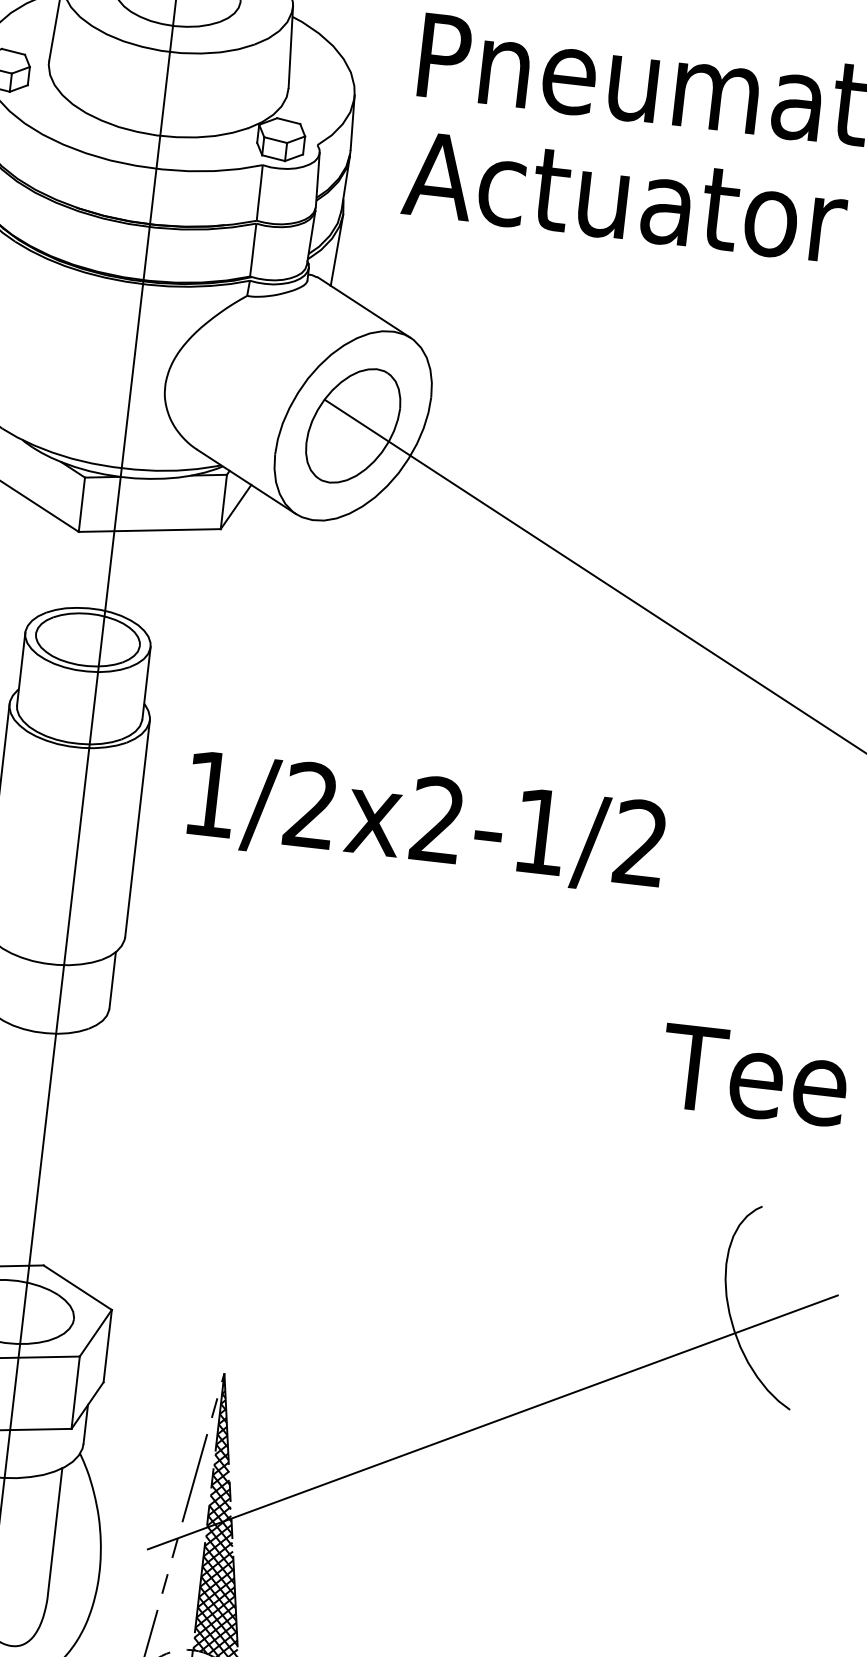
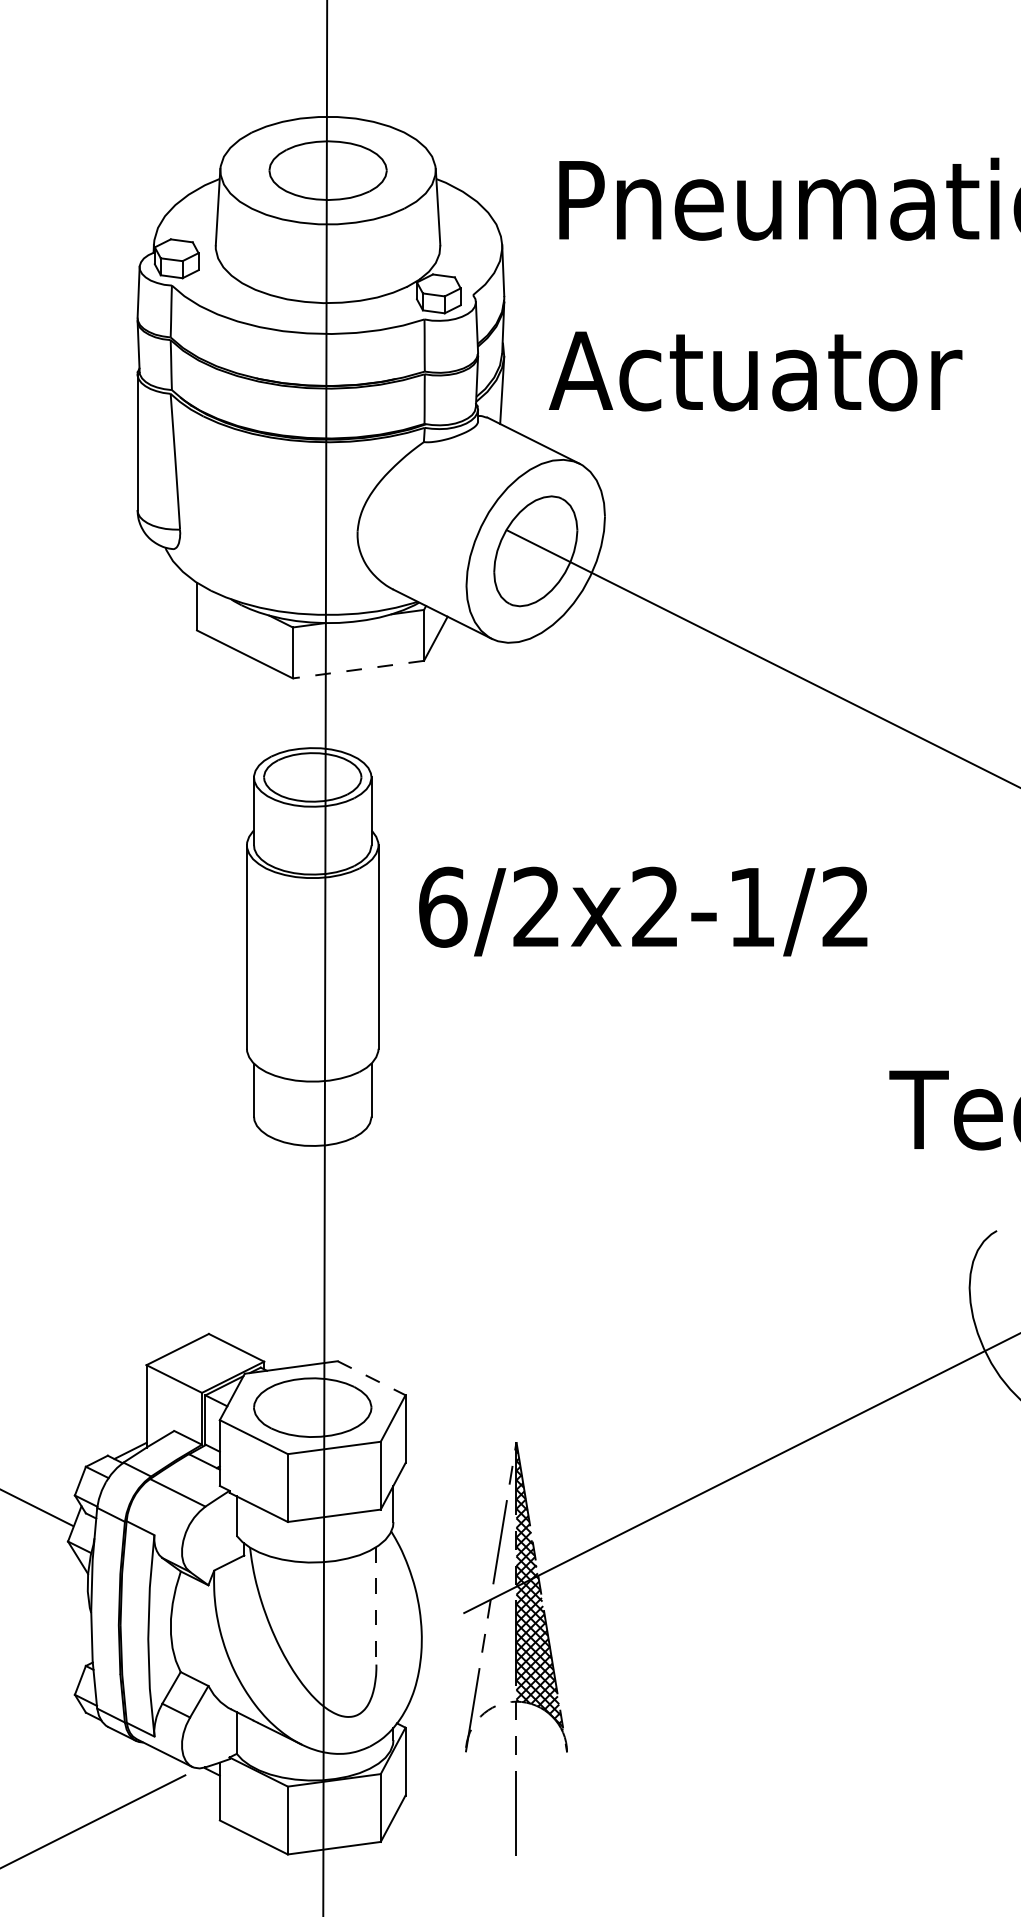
text: (625, 197) -> (755, 371), moved
line: (148, 530) -> (357, 669), solid -> dashed
text: (211, 793) -> (443, 906), 1/2x2-1/2 -> 6/2x2-1/2
line: (77, 1287) -> (371, 1378), solid -> dashed
line: (55, 1530) -> (376, 1605), solid -> dashed

